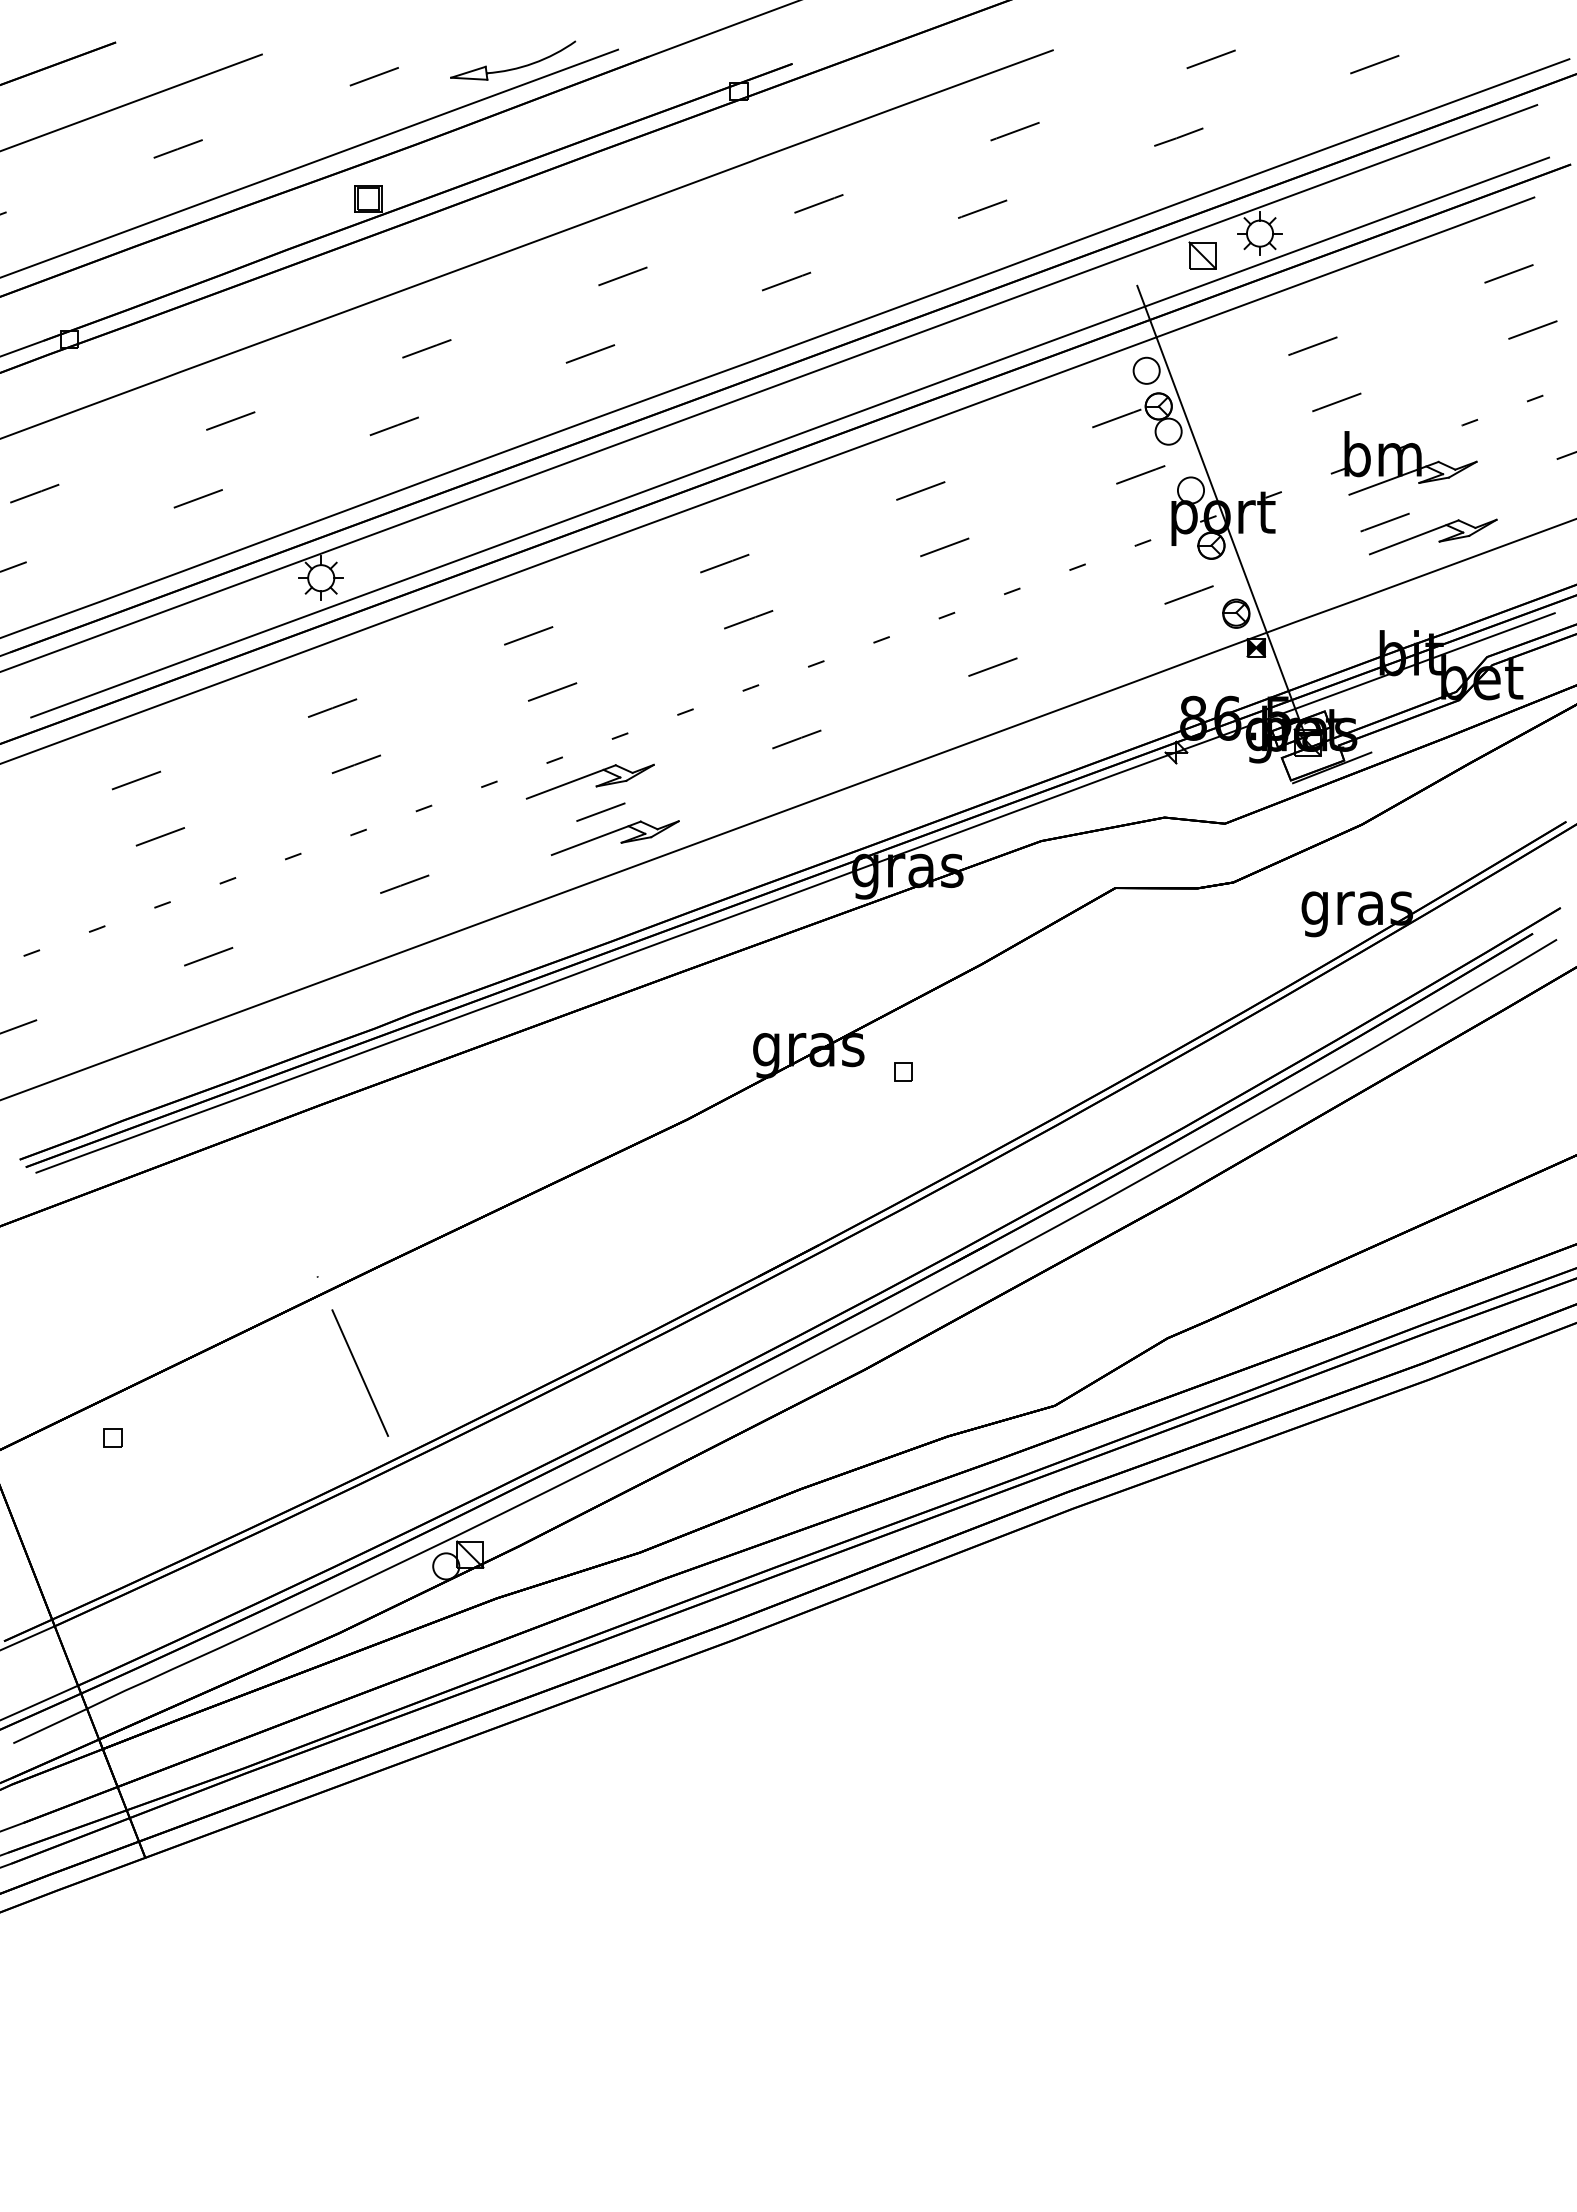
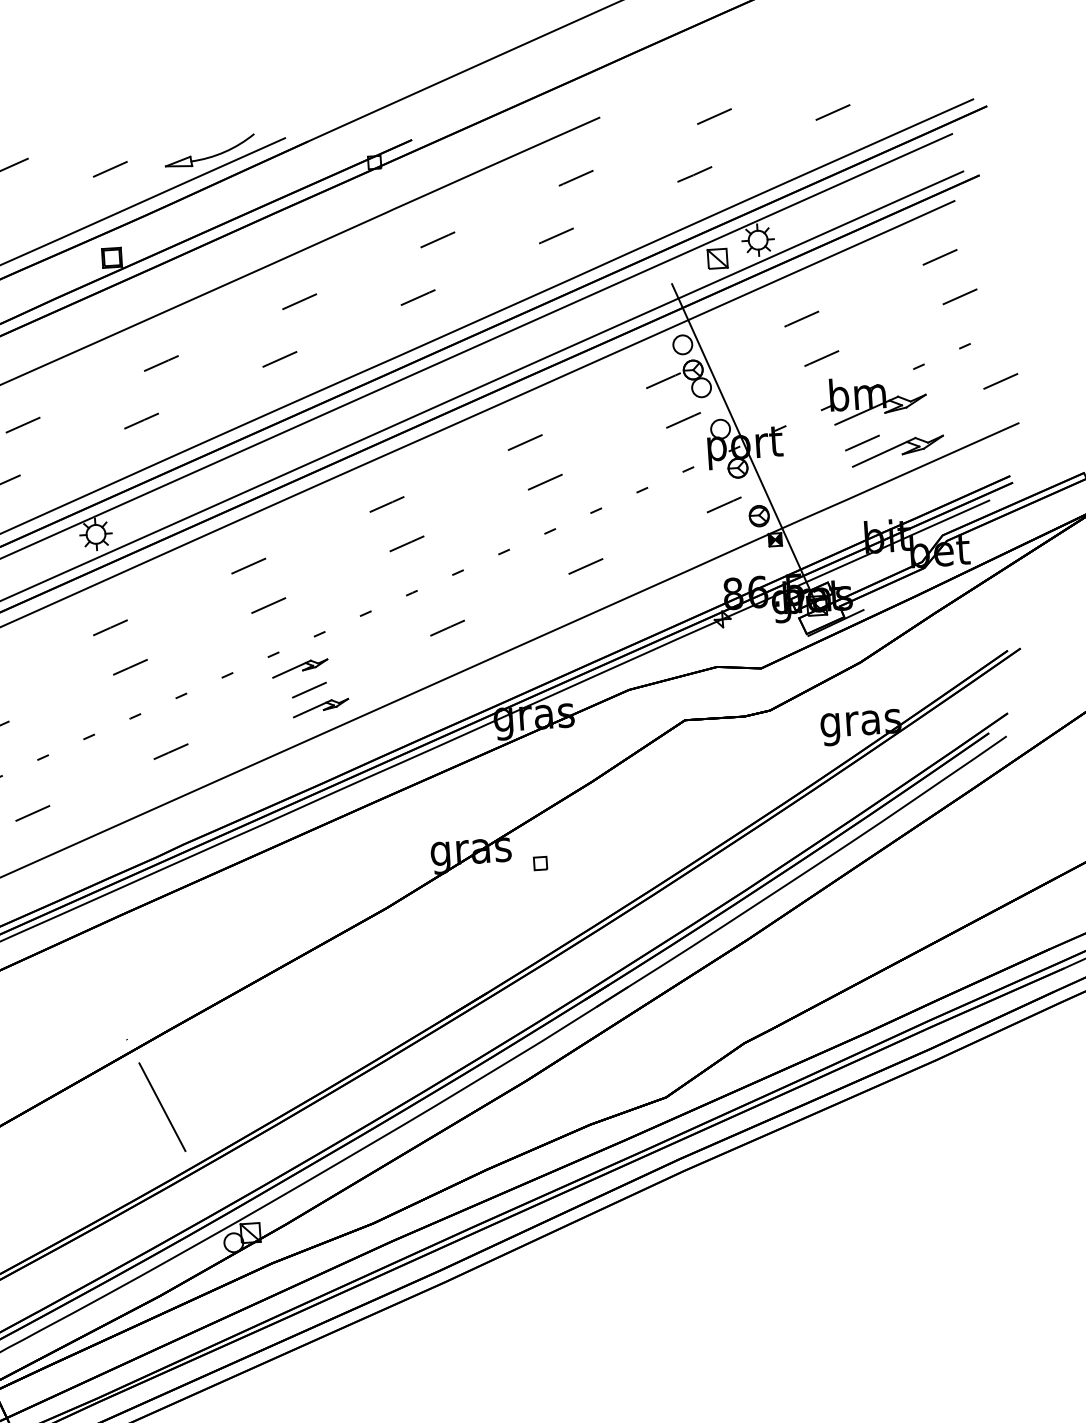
part: (589, 781) -> (299, 668), size x0.6
part: (614, 837) -> (320, 707), size x0.6

